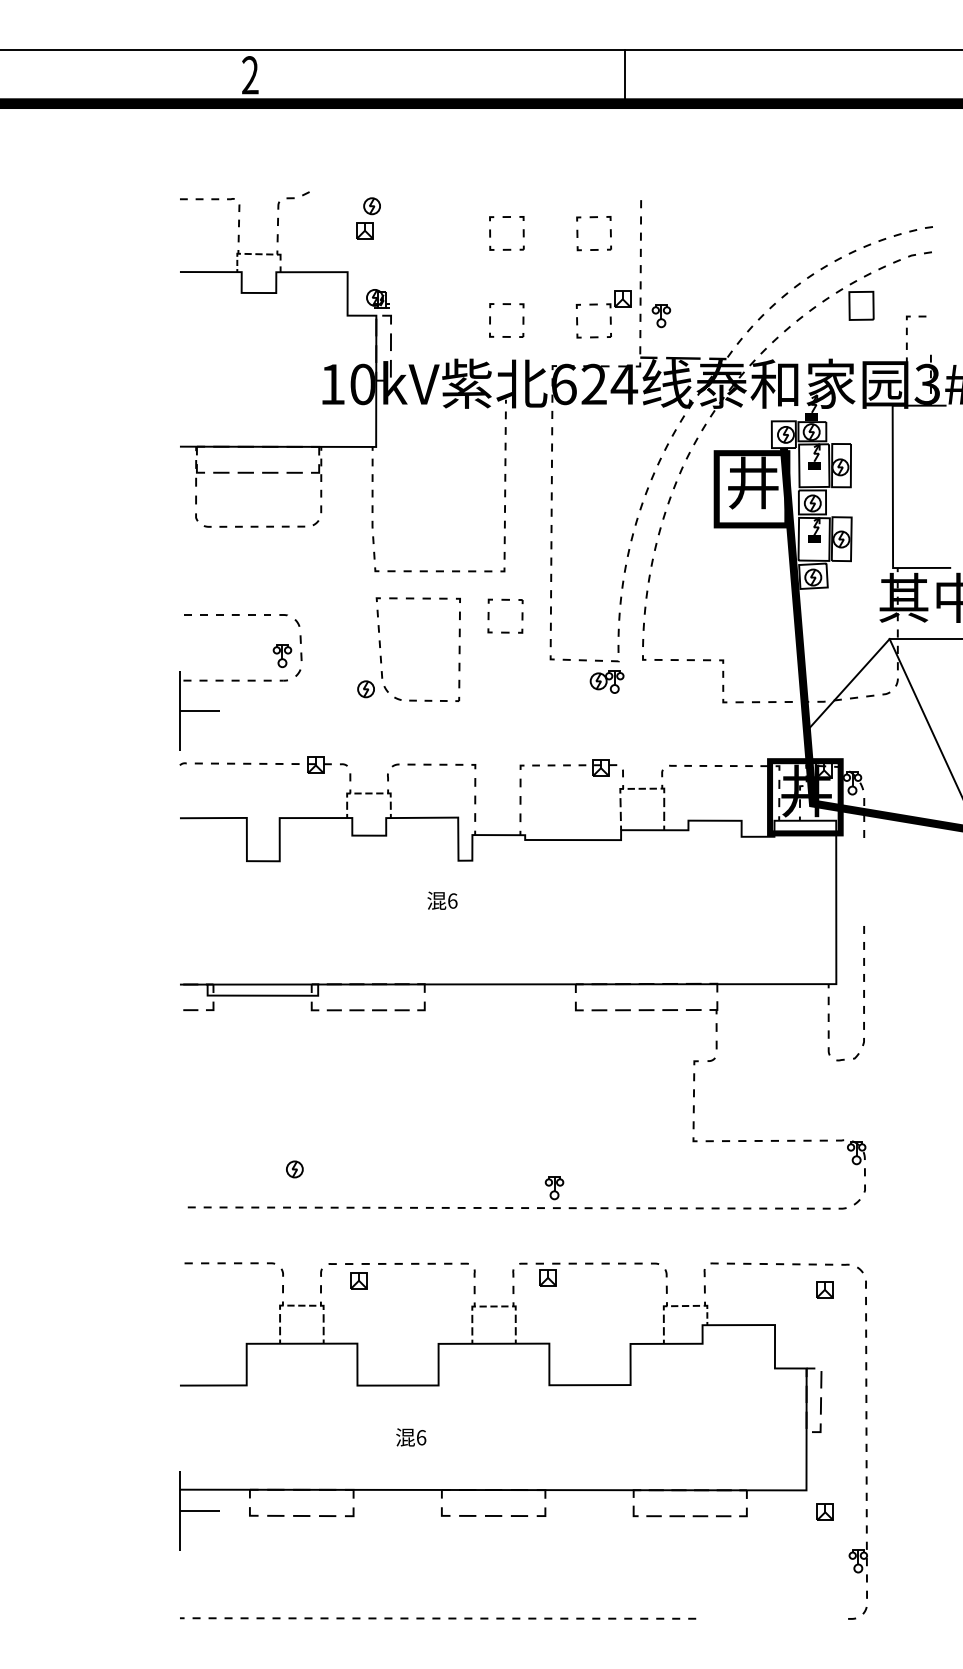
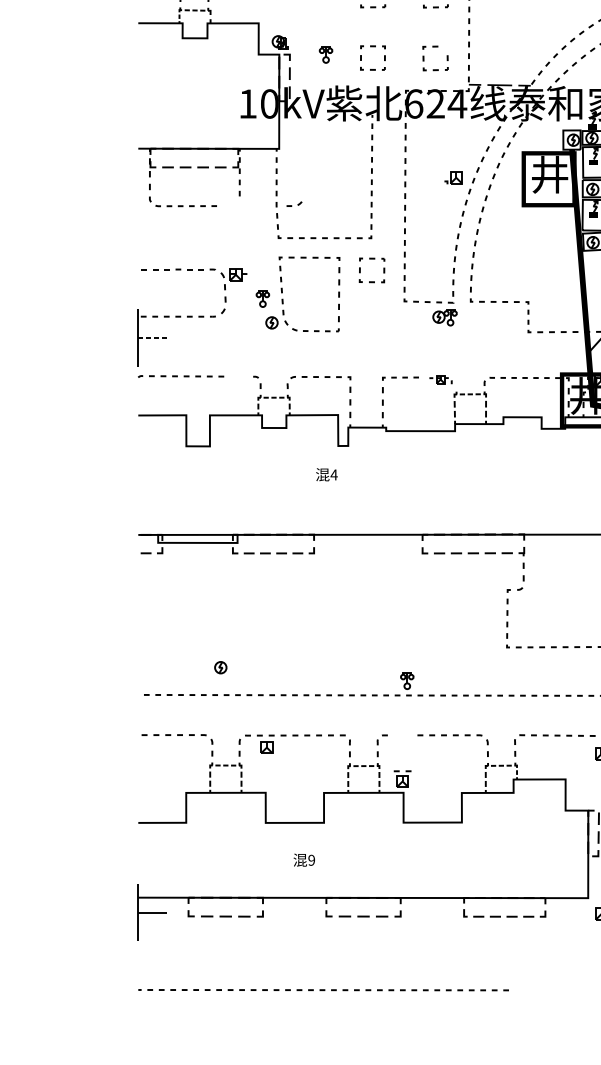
part: (618, 299) -> (453, 177), moved
part: (661, 316) -> (326, 55), moved
part: (308, 523) -> (294, 203), moved
part: (282, 656) -> (262, 299), moved
line: (200, 710) -> (153, 338), solid -> dashed
part: (319, 764) -> (238, 274), moved
part: (600, 768) -> (440, 379), size x0.7
text: (452, 900) -> (334, 474), 6 -> 4
part: (547, 1274) -> (402, 779), moved
text: (421, 1437) -> (311, 860), 6 -> 9

